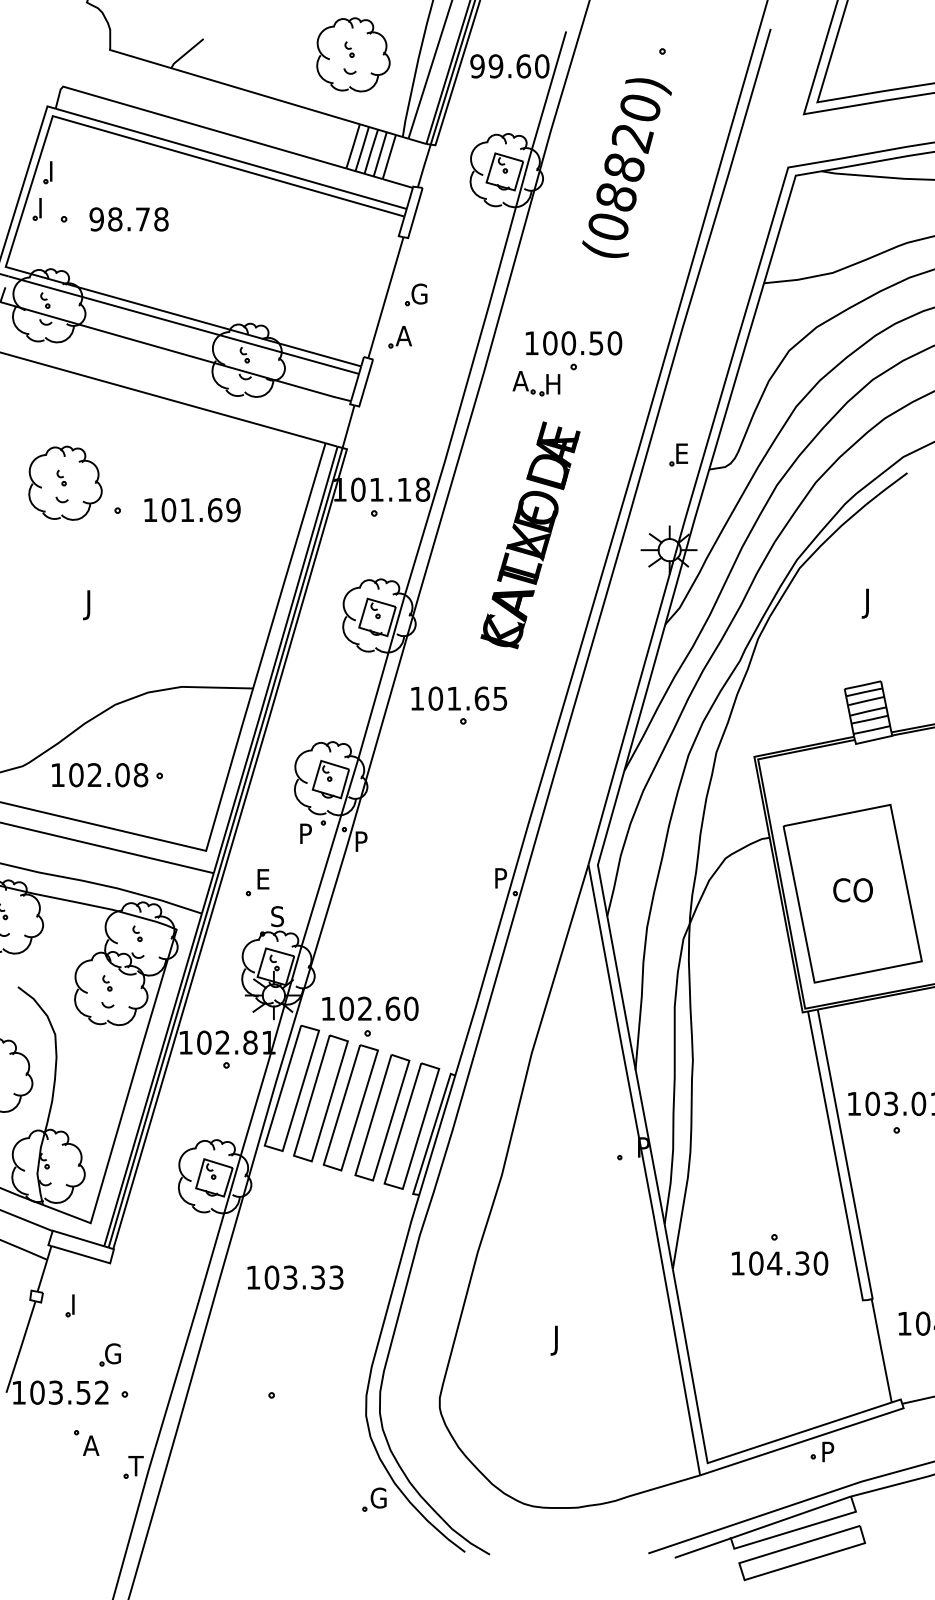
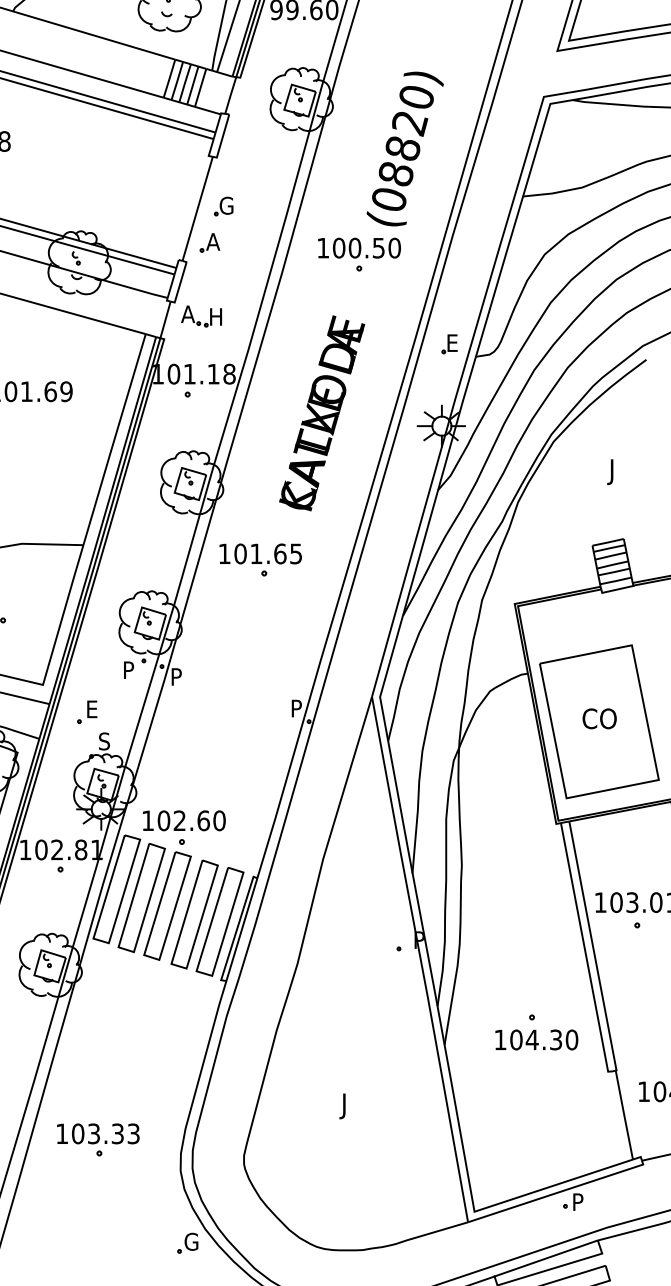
text: (626, 167) -> (404, 148), moved
part: (534, 389) -> (199, 321), moved
text: (295, 1277) -> (98, 1133), moved

